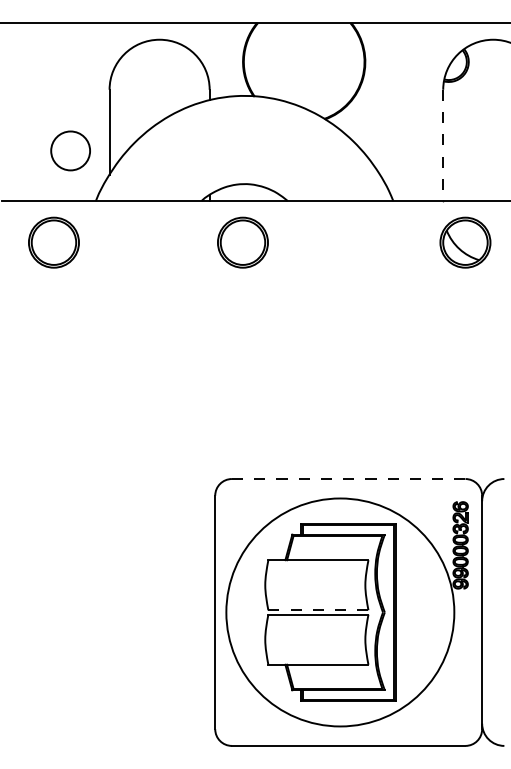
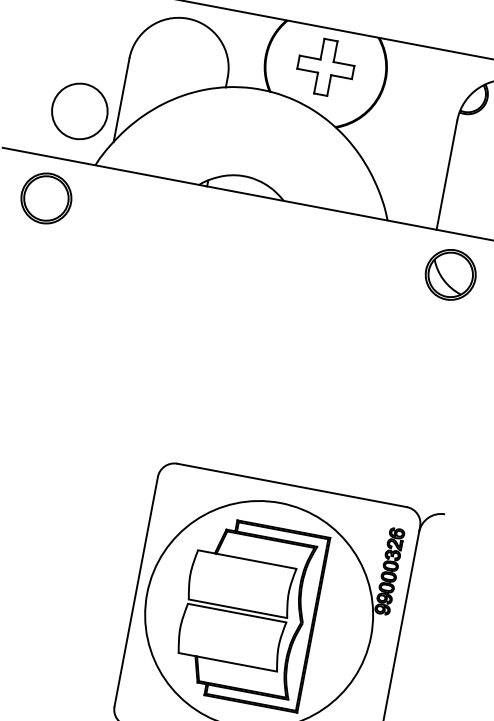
part: (303, 61) -> (325, 66), added
line: (443, 145) -> (447, 175), dashed -> solid
circle: (70, 150) -> (79, 110), size x1.43
part: (242, 242) -> (231, 233), removed
line: (348, 479) -> (291, 485), dashed -> solid
line: (318, 610) -> (238, 609), dashed -> solid

